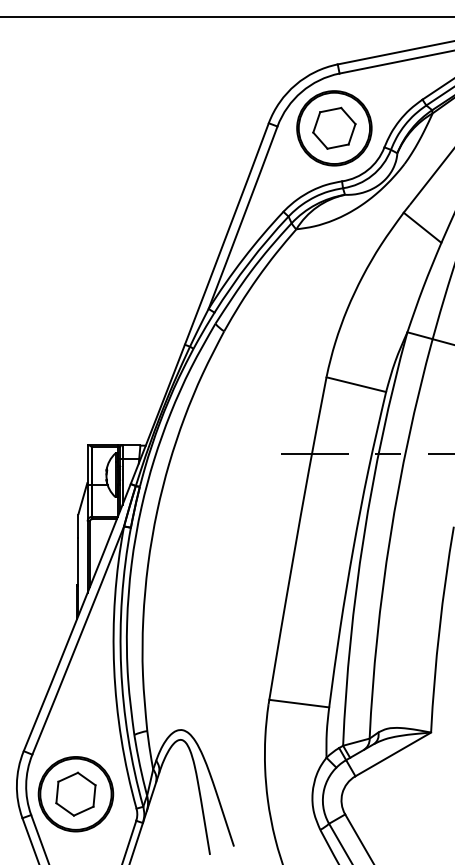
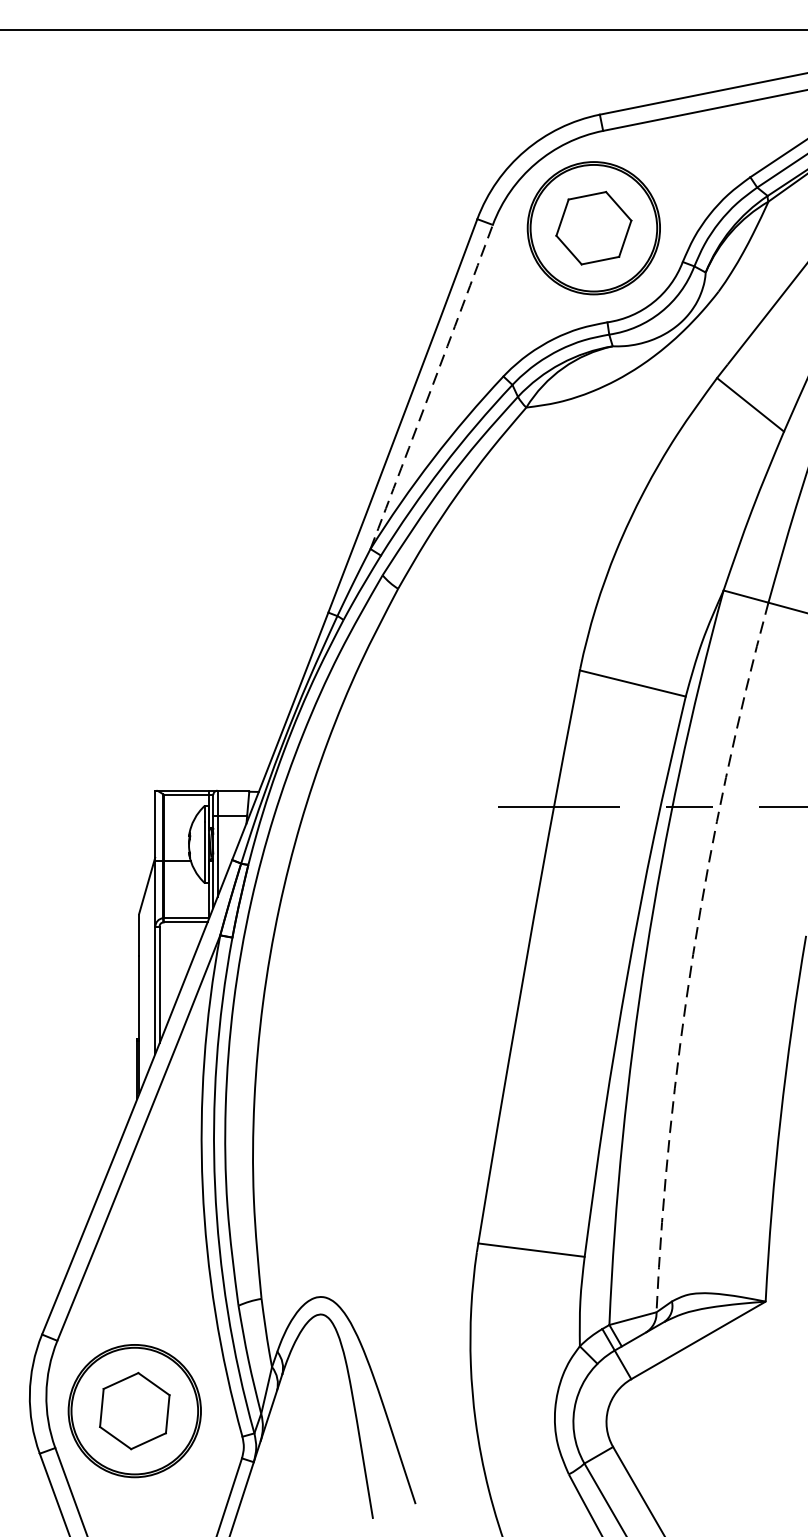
arc: (243, 217) -> (432, 386), solid -> dashed
arc: (390, 537) -> (693, 955), solid -> dashed

